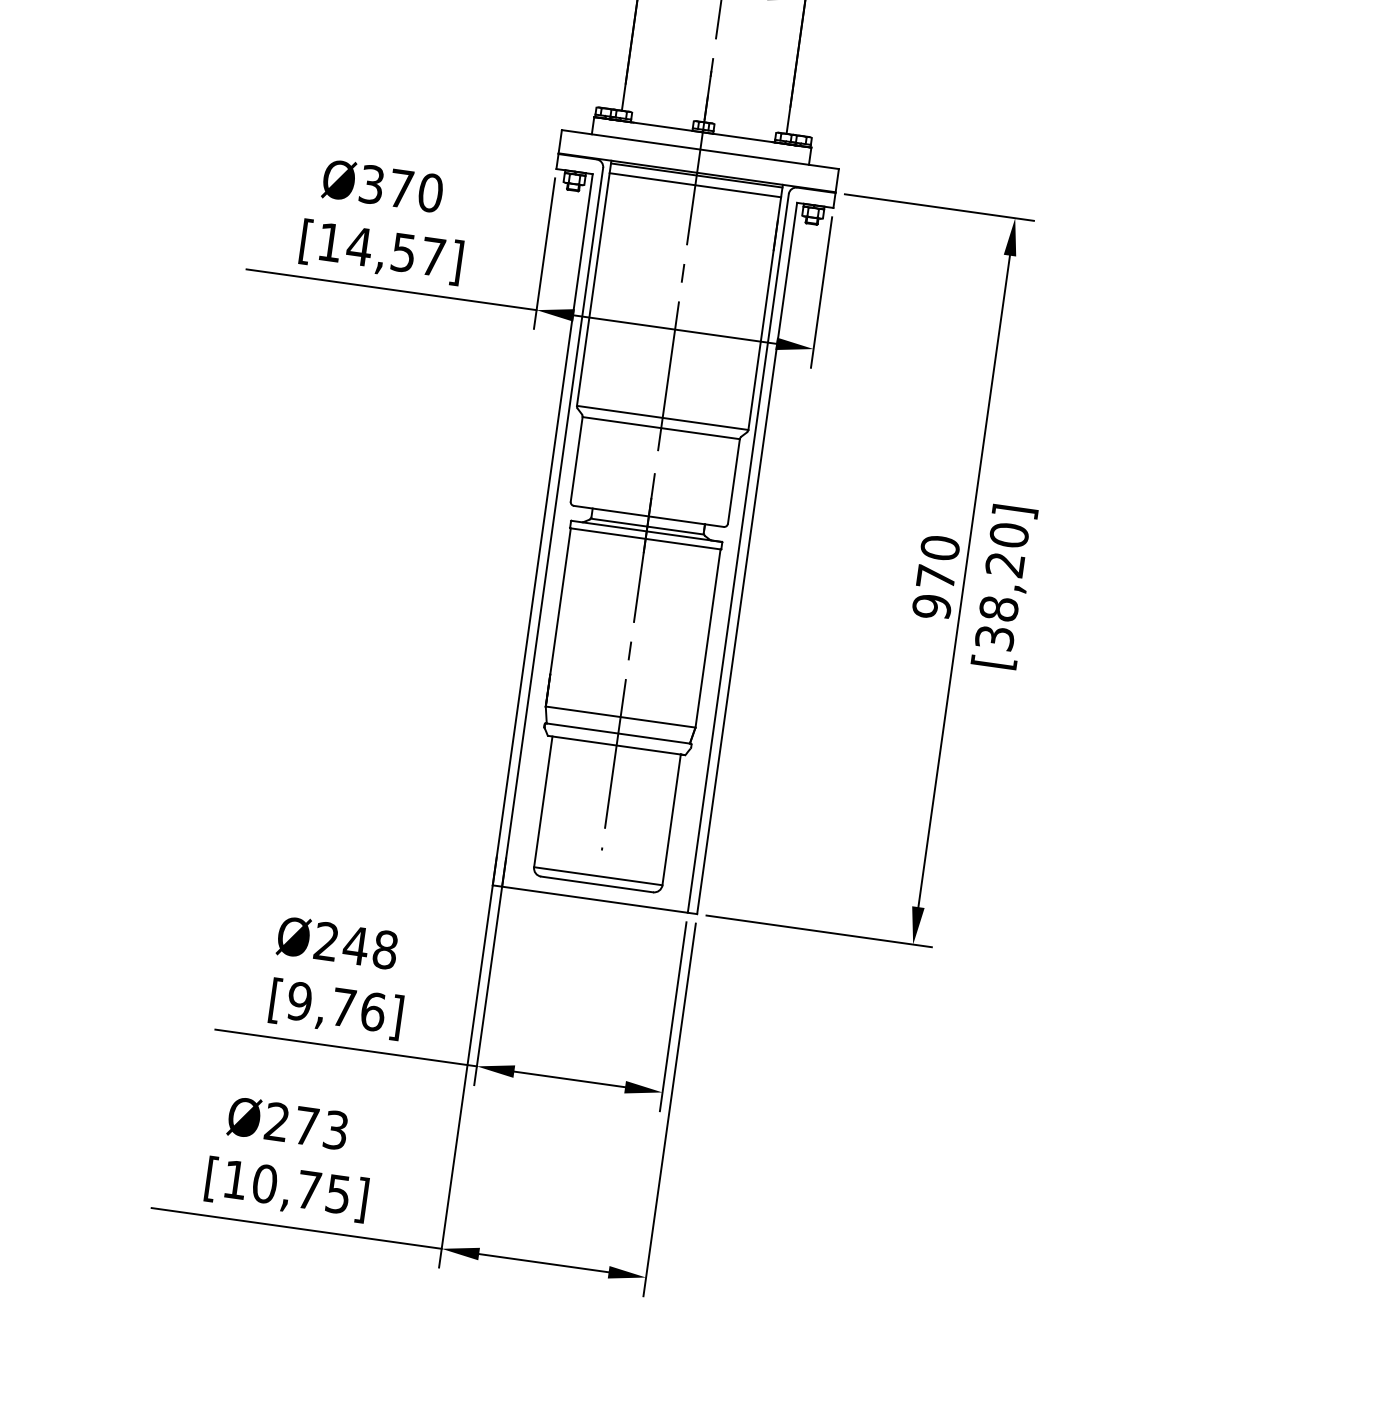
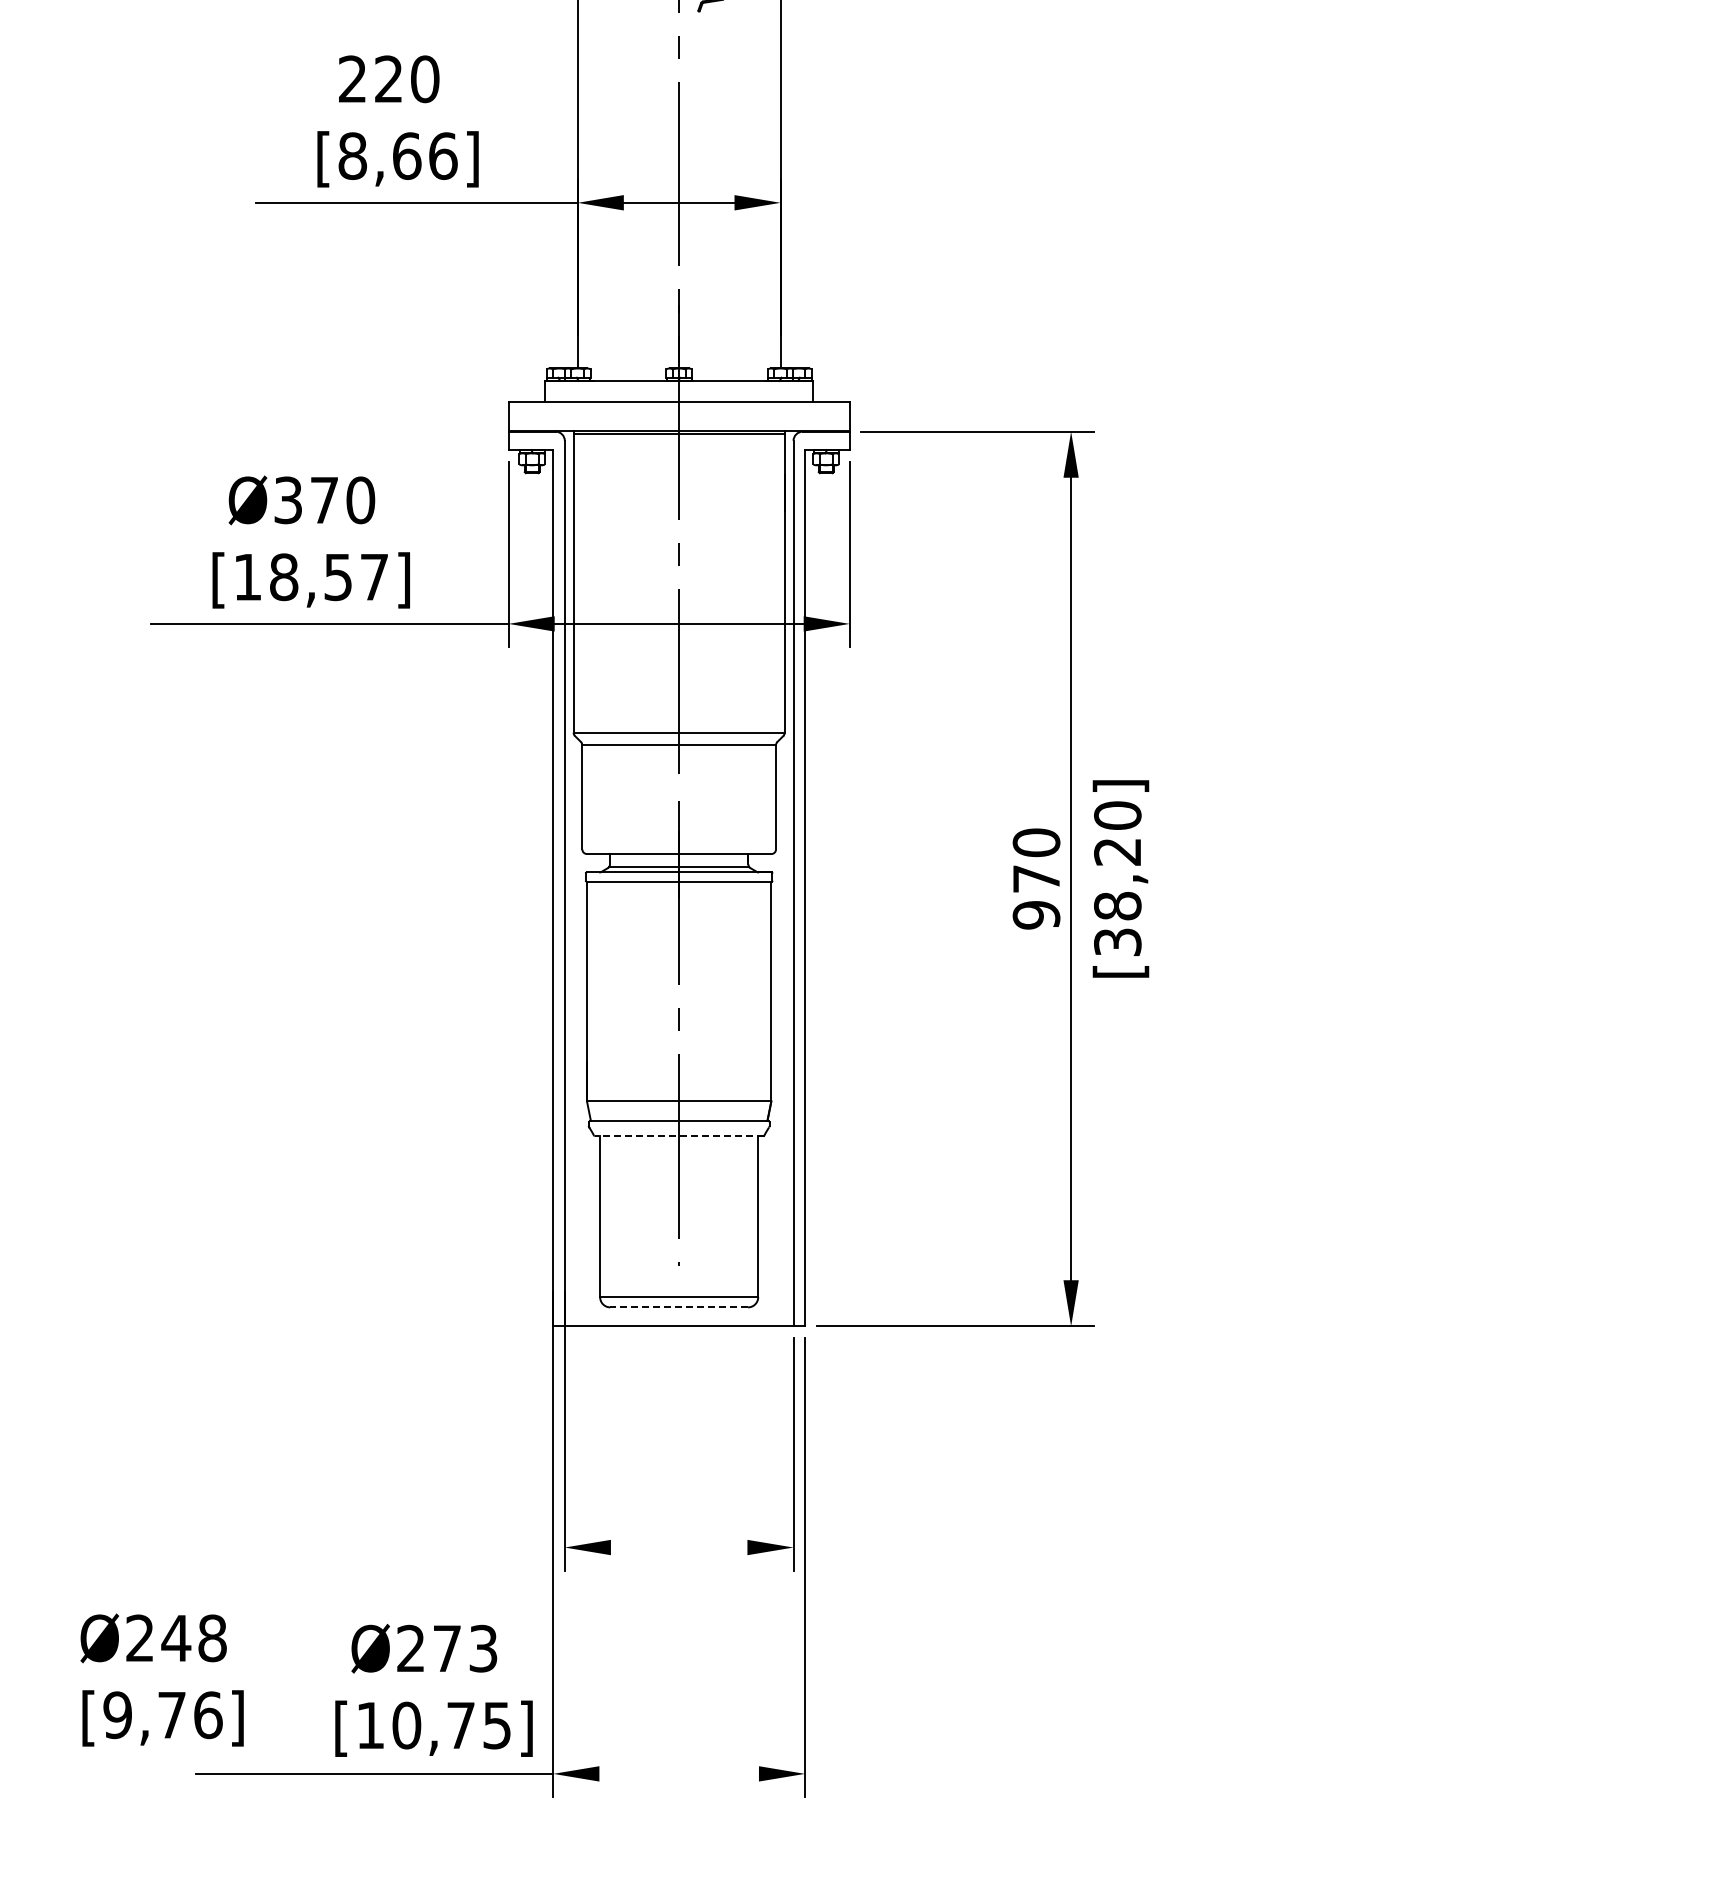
line: (694, 185) -> (678, 446), removed
text: (359, 246) -> (283, 577), [14,57] -> [18,57]
line: (616, 745) -> (678, 1136), solid -> dashed
line: (597, 884) -> (679, 1307), solid -> dashed
text: (339, 977) -> (161, 1679), moved
line: (345, 1047) -> (403, 1547), removed
line: (569, 1079) -> (678, 1547), removed
text: (290, 1157) -> (433, 1689), moved
line: (543, 1262) -> (678, 1773), removed

